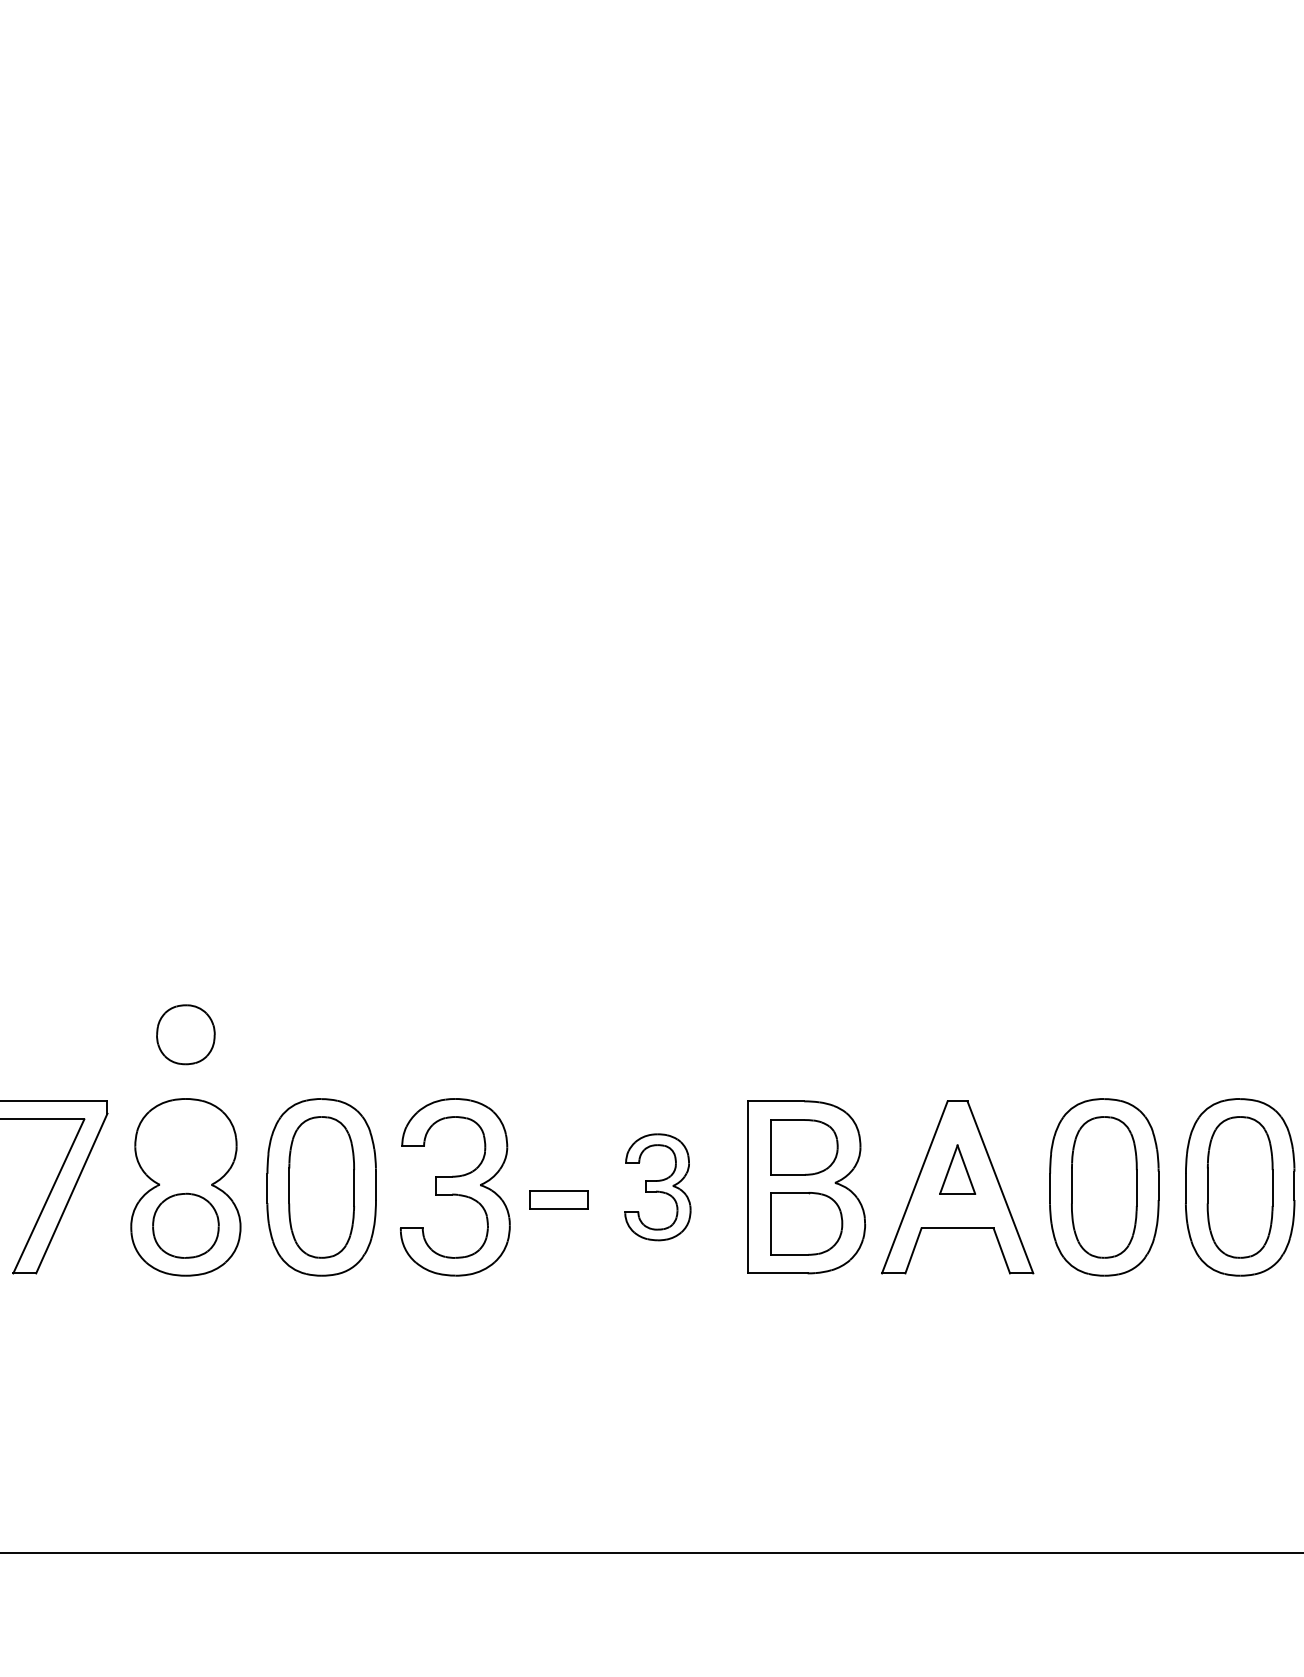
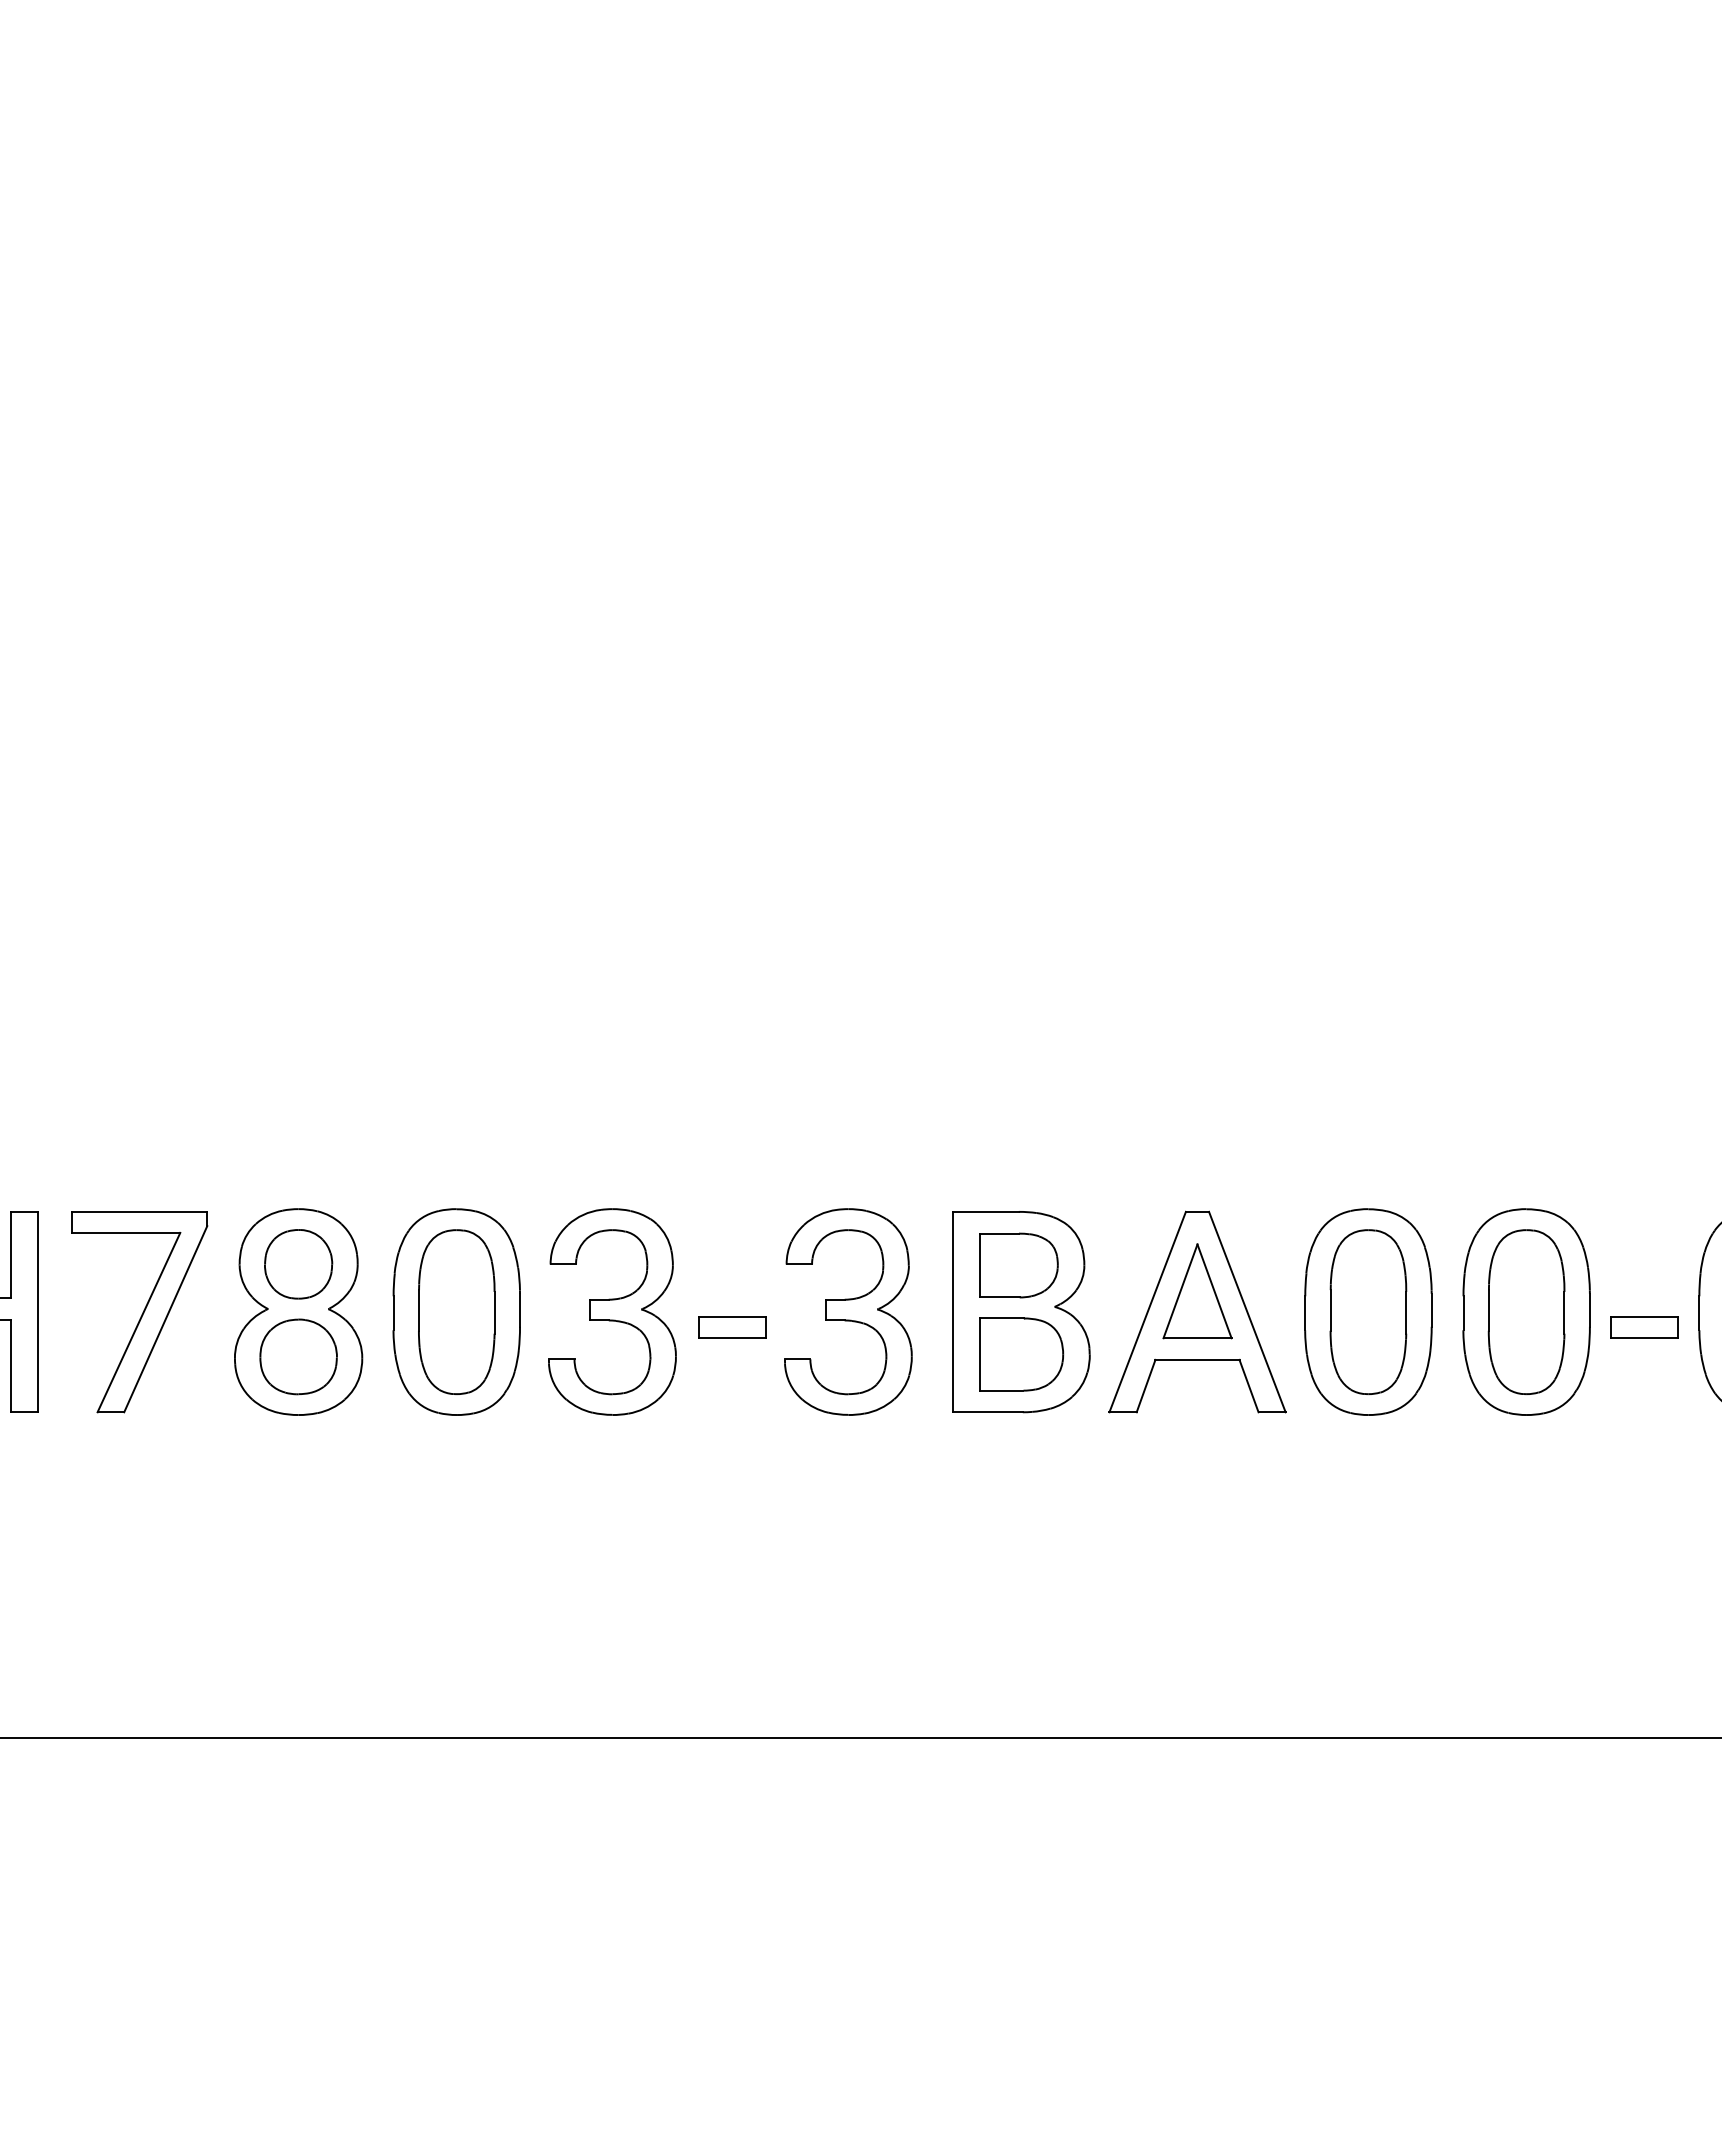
part: (185, 1034) -> (298, 1264), moved
part: (957, 1169) -> (1197, 1291), size x1.67
part: (657, 1186) -> (848, 1311), size x1.67

